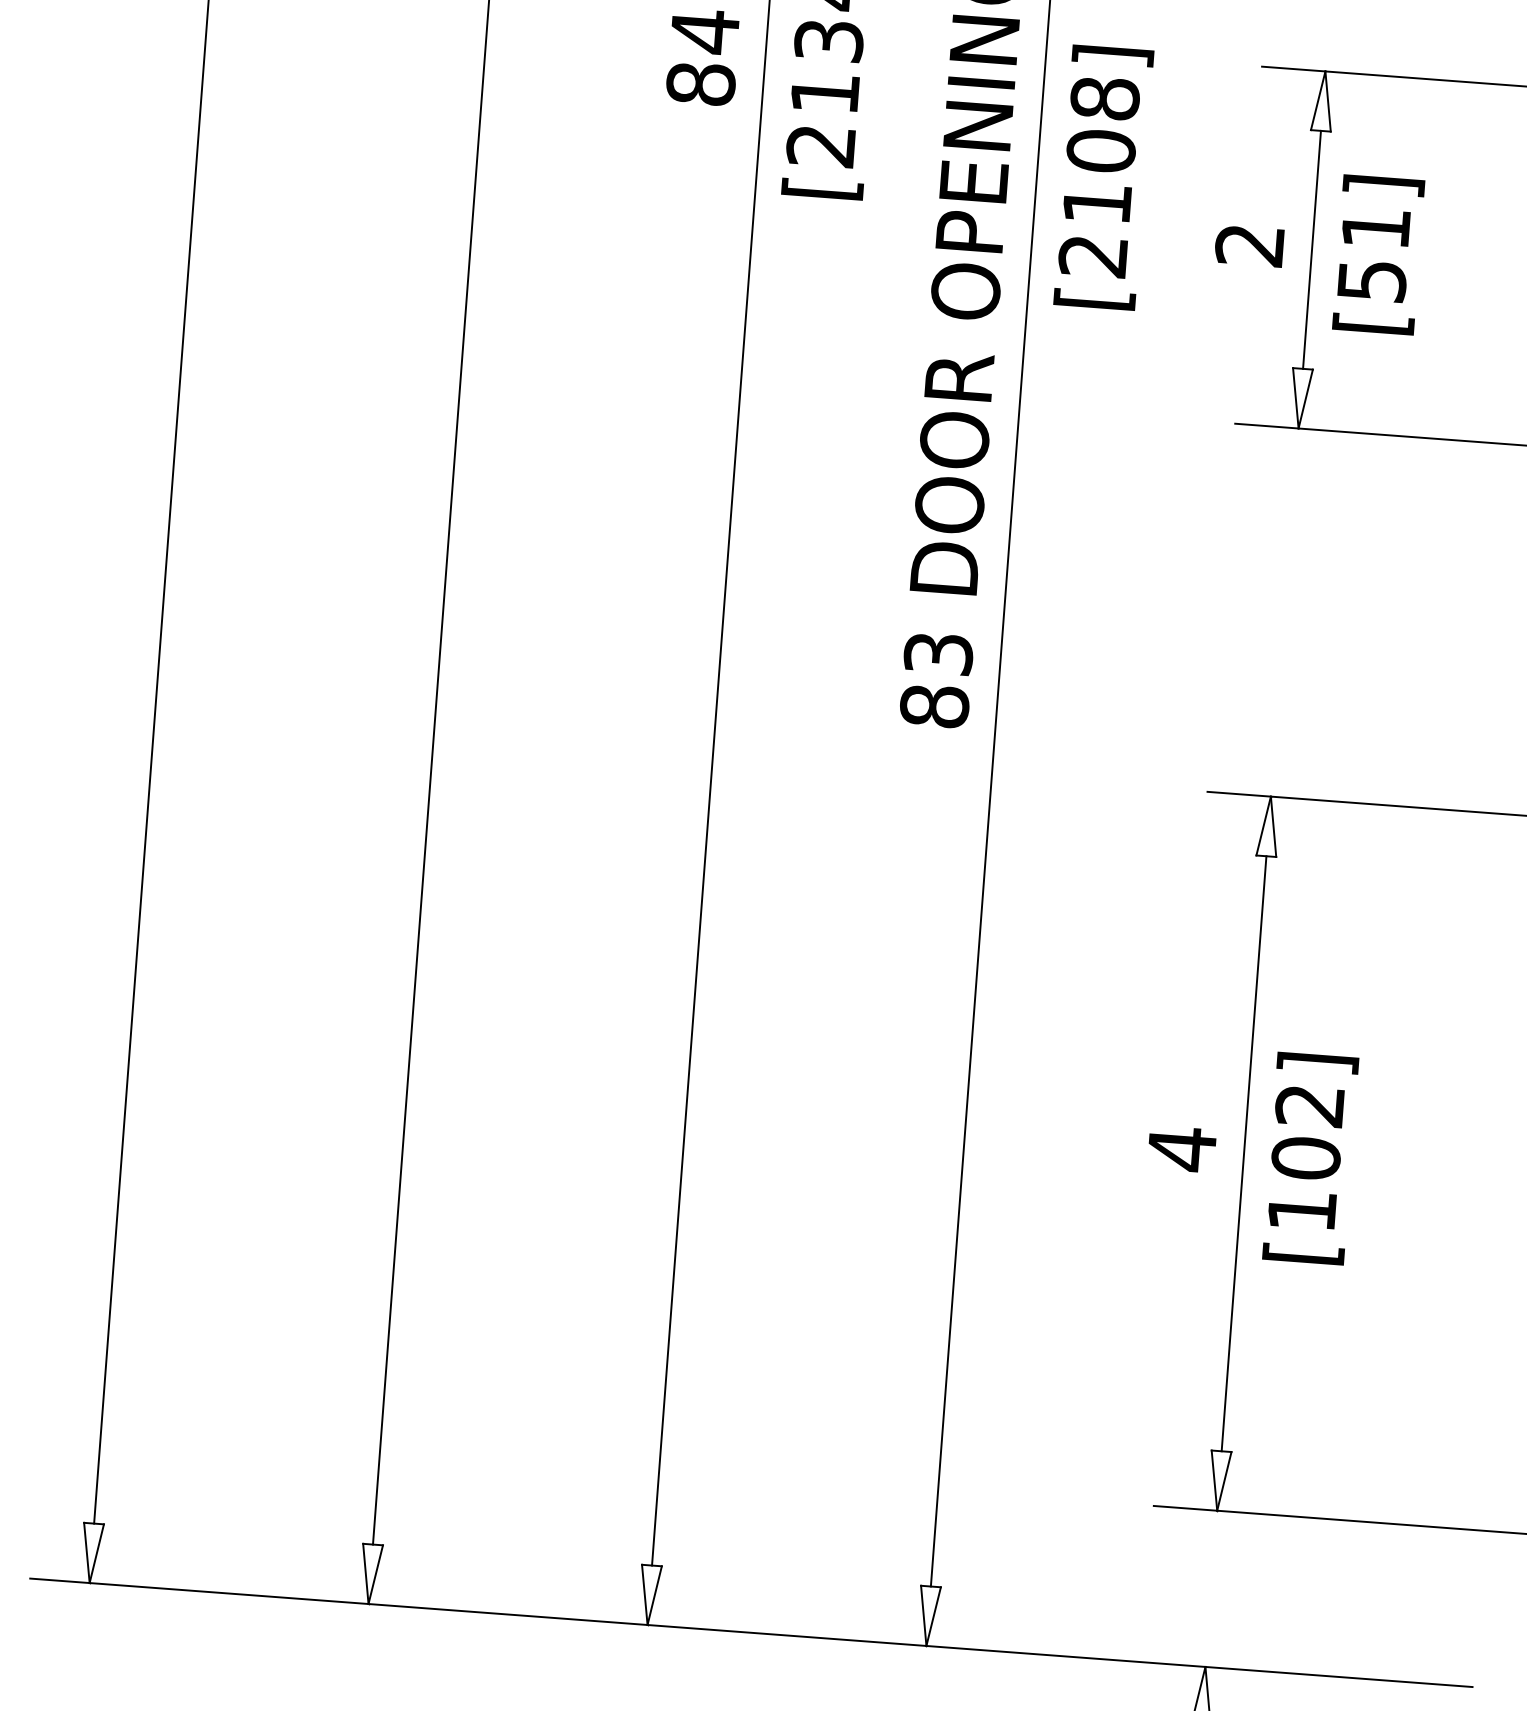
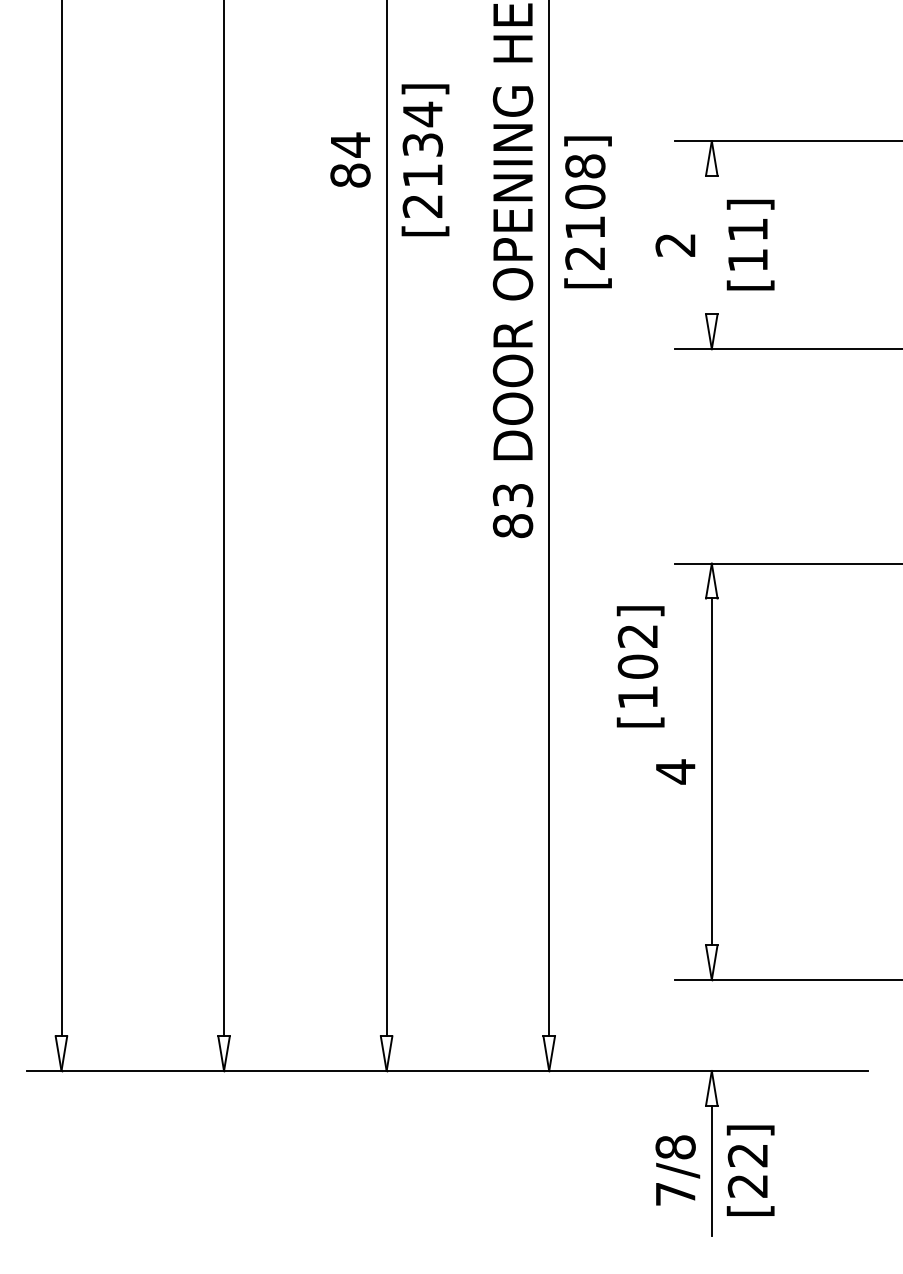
line: (1311, 248) -> (711, 244), removed
text: (1372, 281) -> (748, 260), [51] -> [11]
text: (1310, 1158) -> (640, 666), moved

